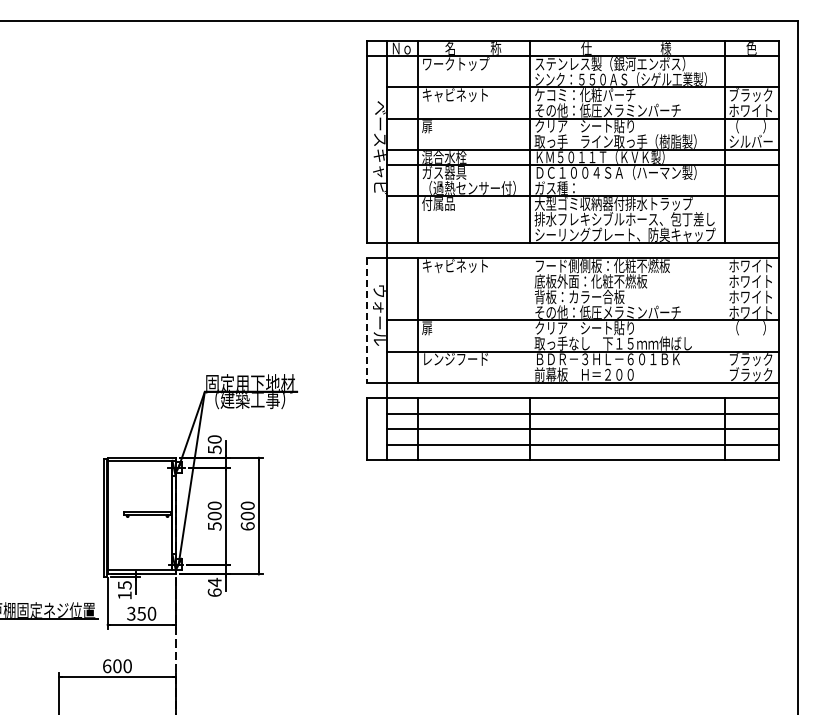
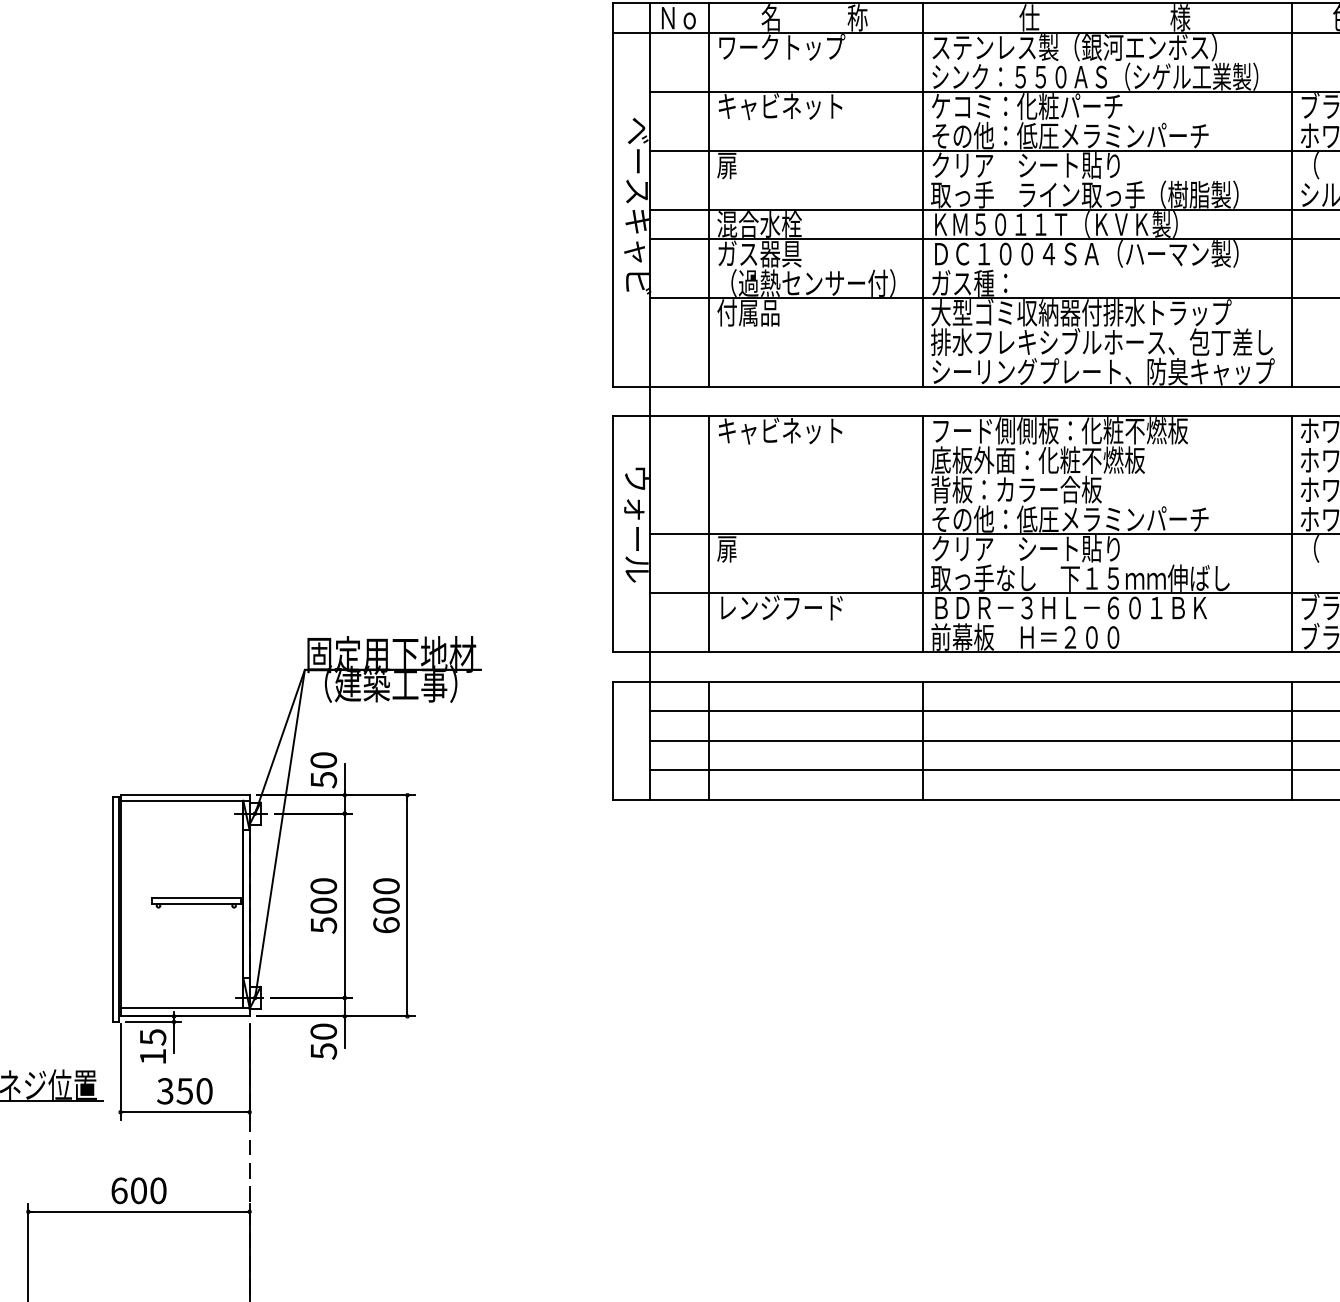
line: (367, 320) -> (613, 534), dashed -> solid
line: (530, 320) -> (923, 534), added
line: (724, 320) -> (1291, 534), added
text: (214, 586) -> (323, 1039), 64 -> 50

